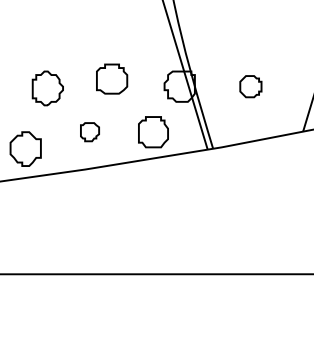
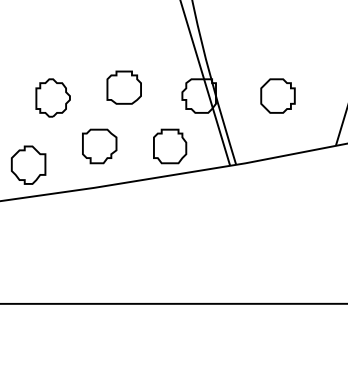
part: (250, 86) -> (277, 95), size x1.43
part: (89, 132) -> (99, 146), size x1.67

